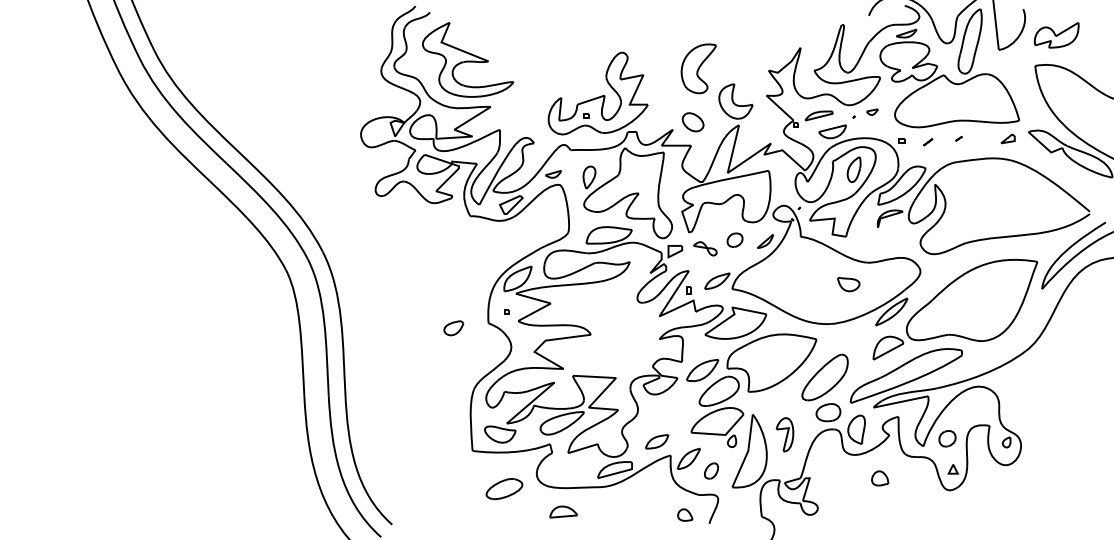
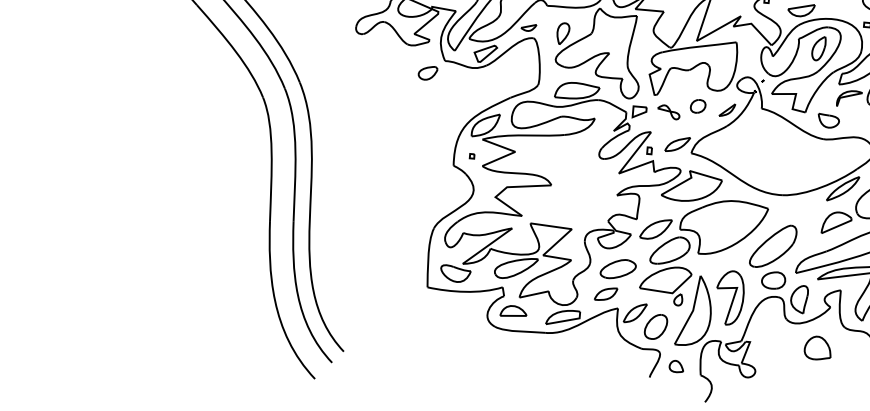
part: (848, 284) -> (828, 121), moved
part: (453, 328) -> (427, 73), moved
part: (784, 434) -> (729, 297), size x1.67
part: (711, 470) -> (656, 326), size x1.67
part: (879, 478) -> (817, 348), size x1.67
part: (504, 489) -> (618, 269), moved
part: (563, 511) -> (513, 310), moved
part: (685, 514) -> (676, 366), moved

